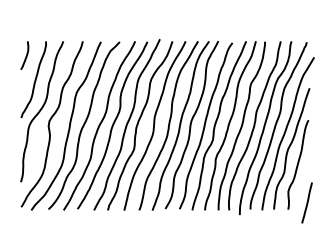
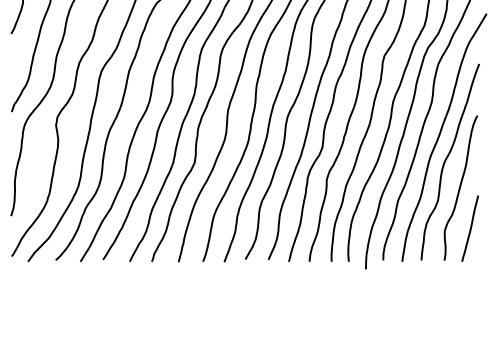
line: (306, 202) -> (469, 227), moved

